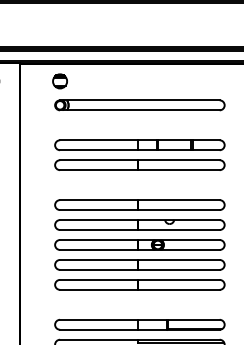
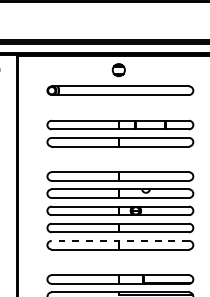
part: (59, 81) -> (118, 70), moved
line: (139, 279) -> (120, 240), solid -> dashed

